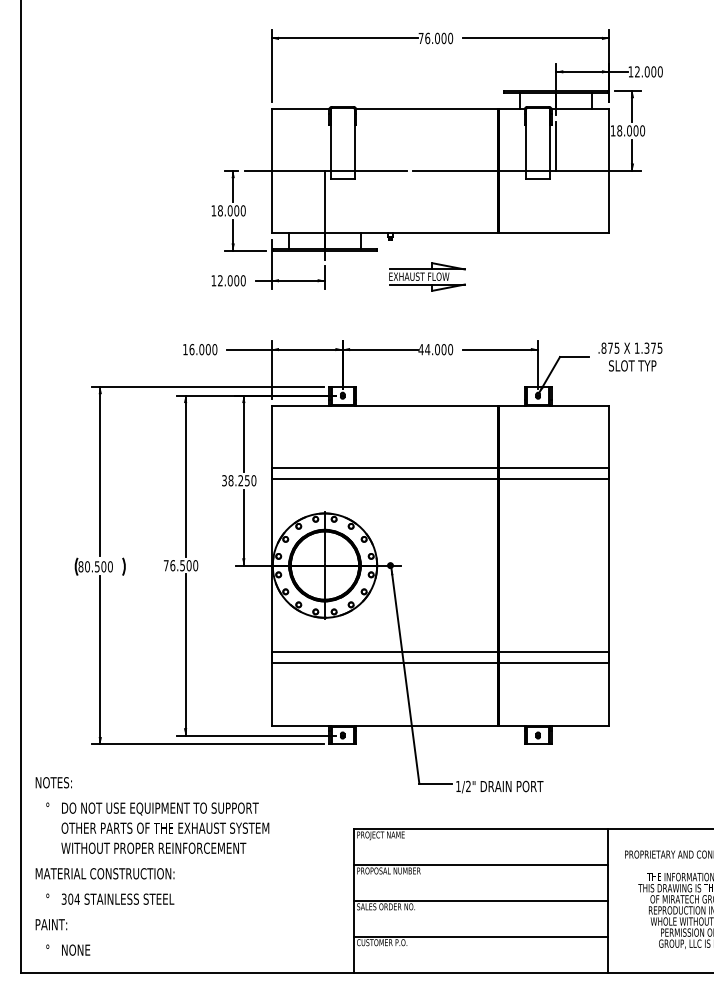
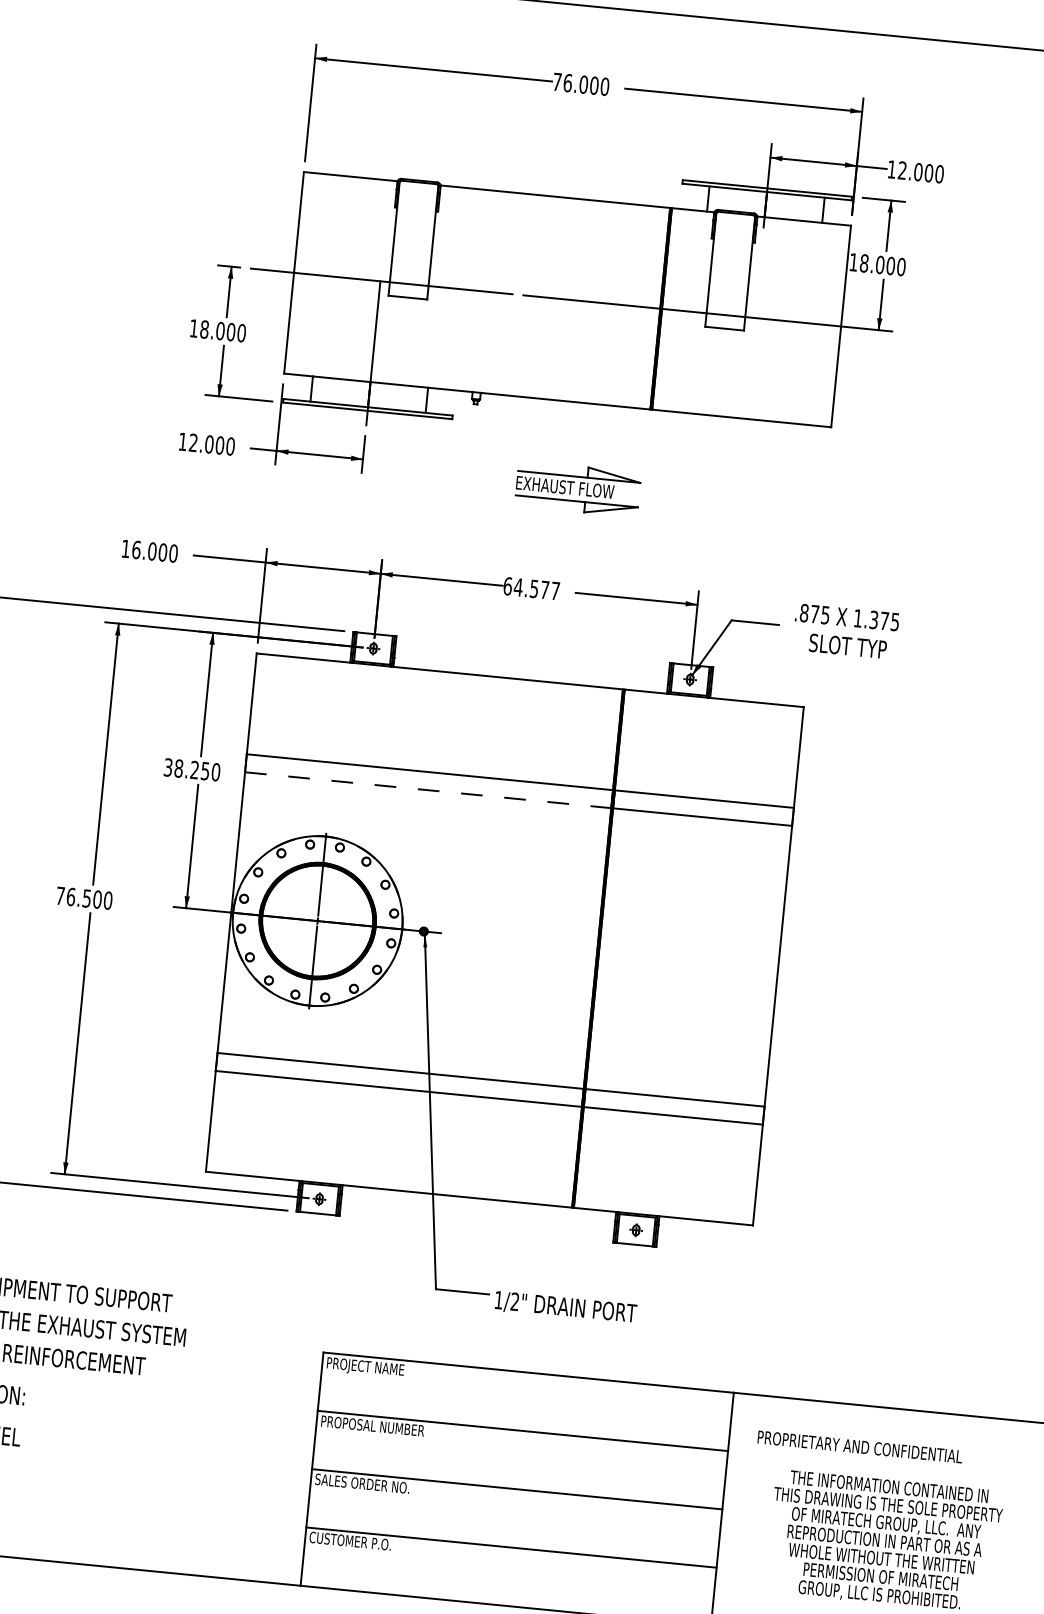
line: (555, 145) -> (758, 276), removed
part: (427, 276) -> (578, 488), moved
text: (435, 349) -> (531, 588), 44.000 -> 64.577
line: (384, 479) -> (427, 790), solid -> dashed

